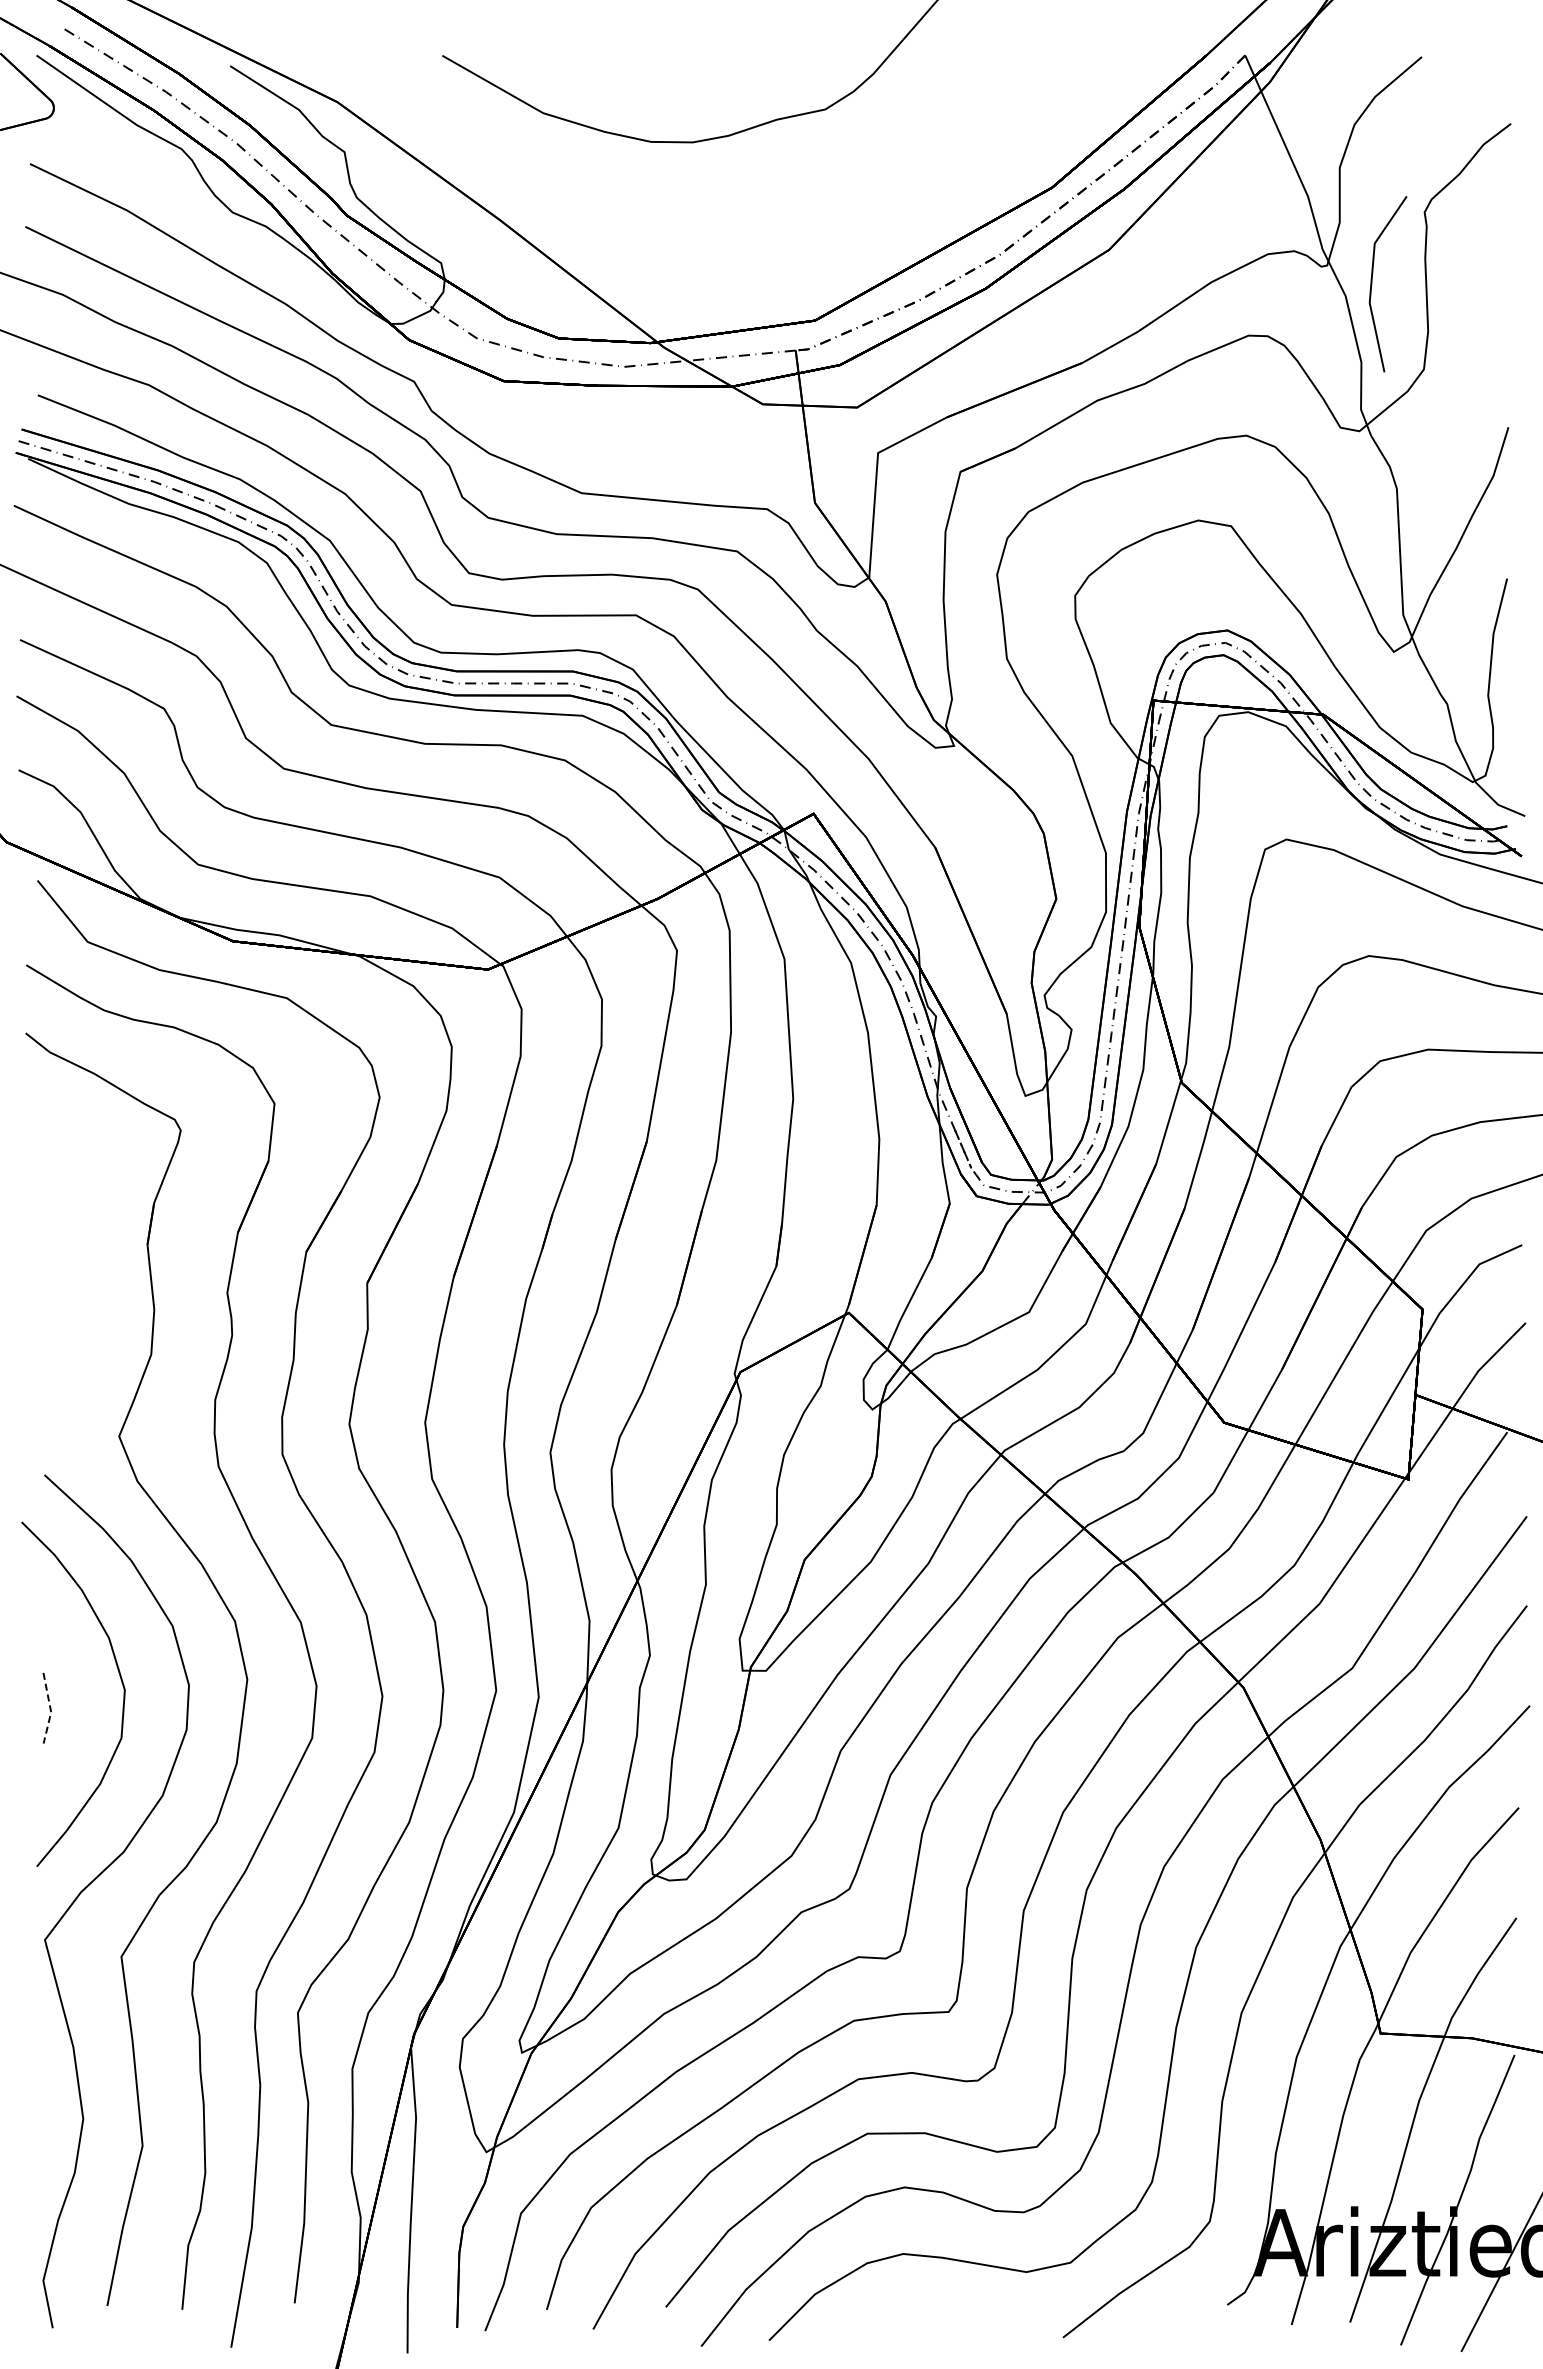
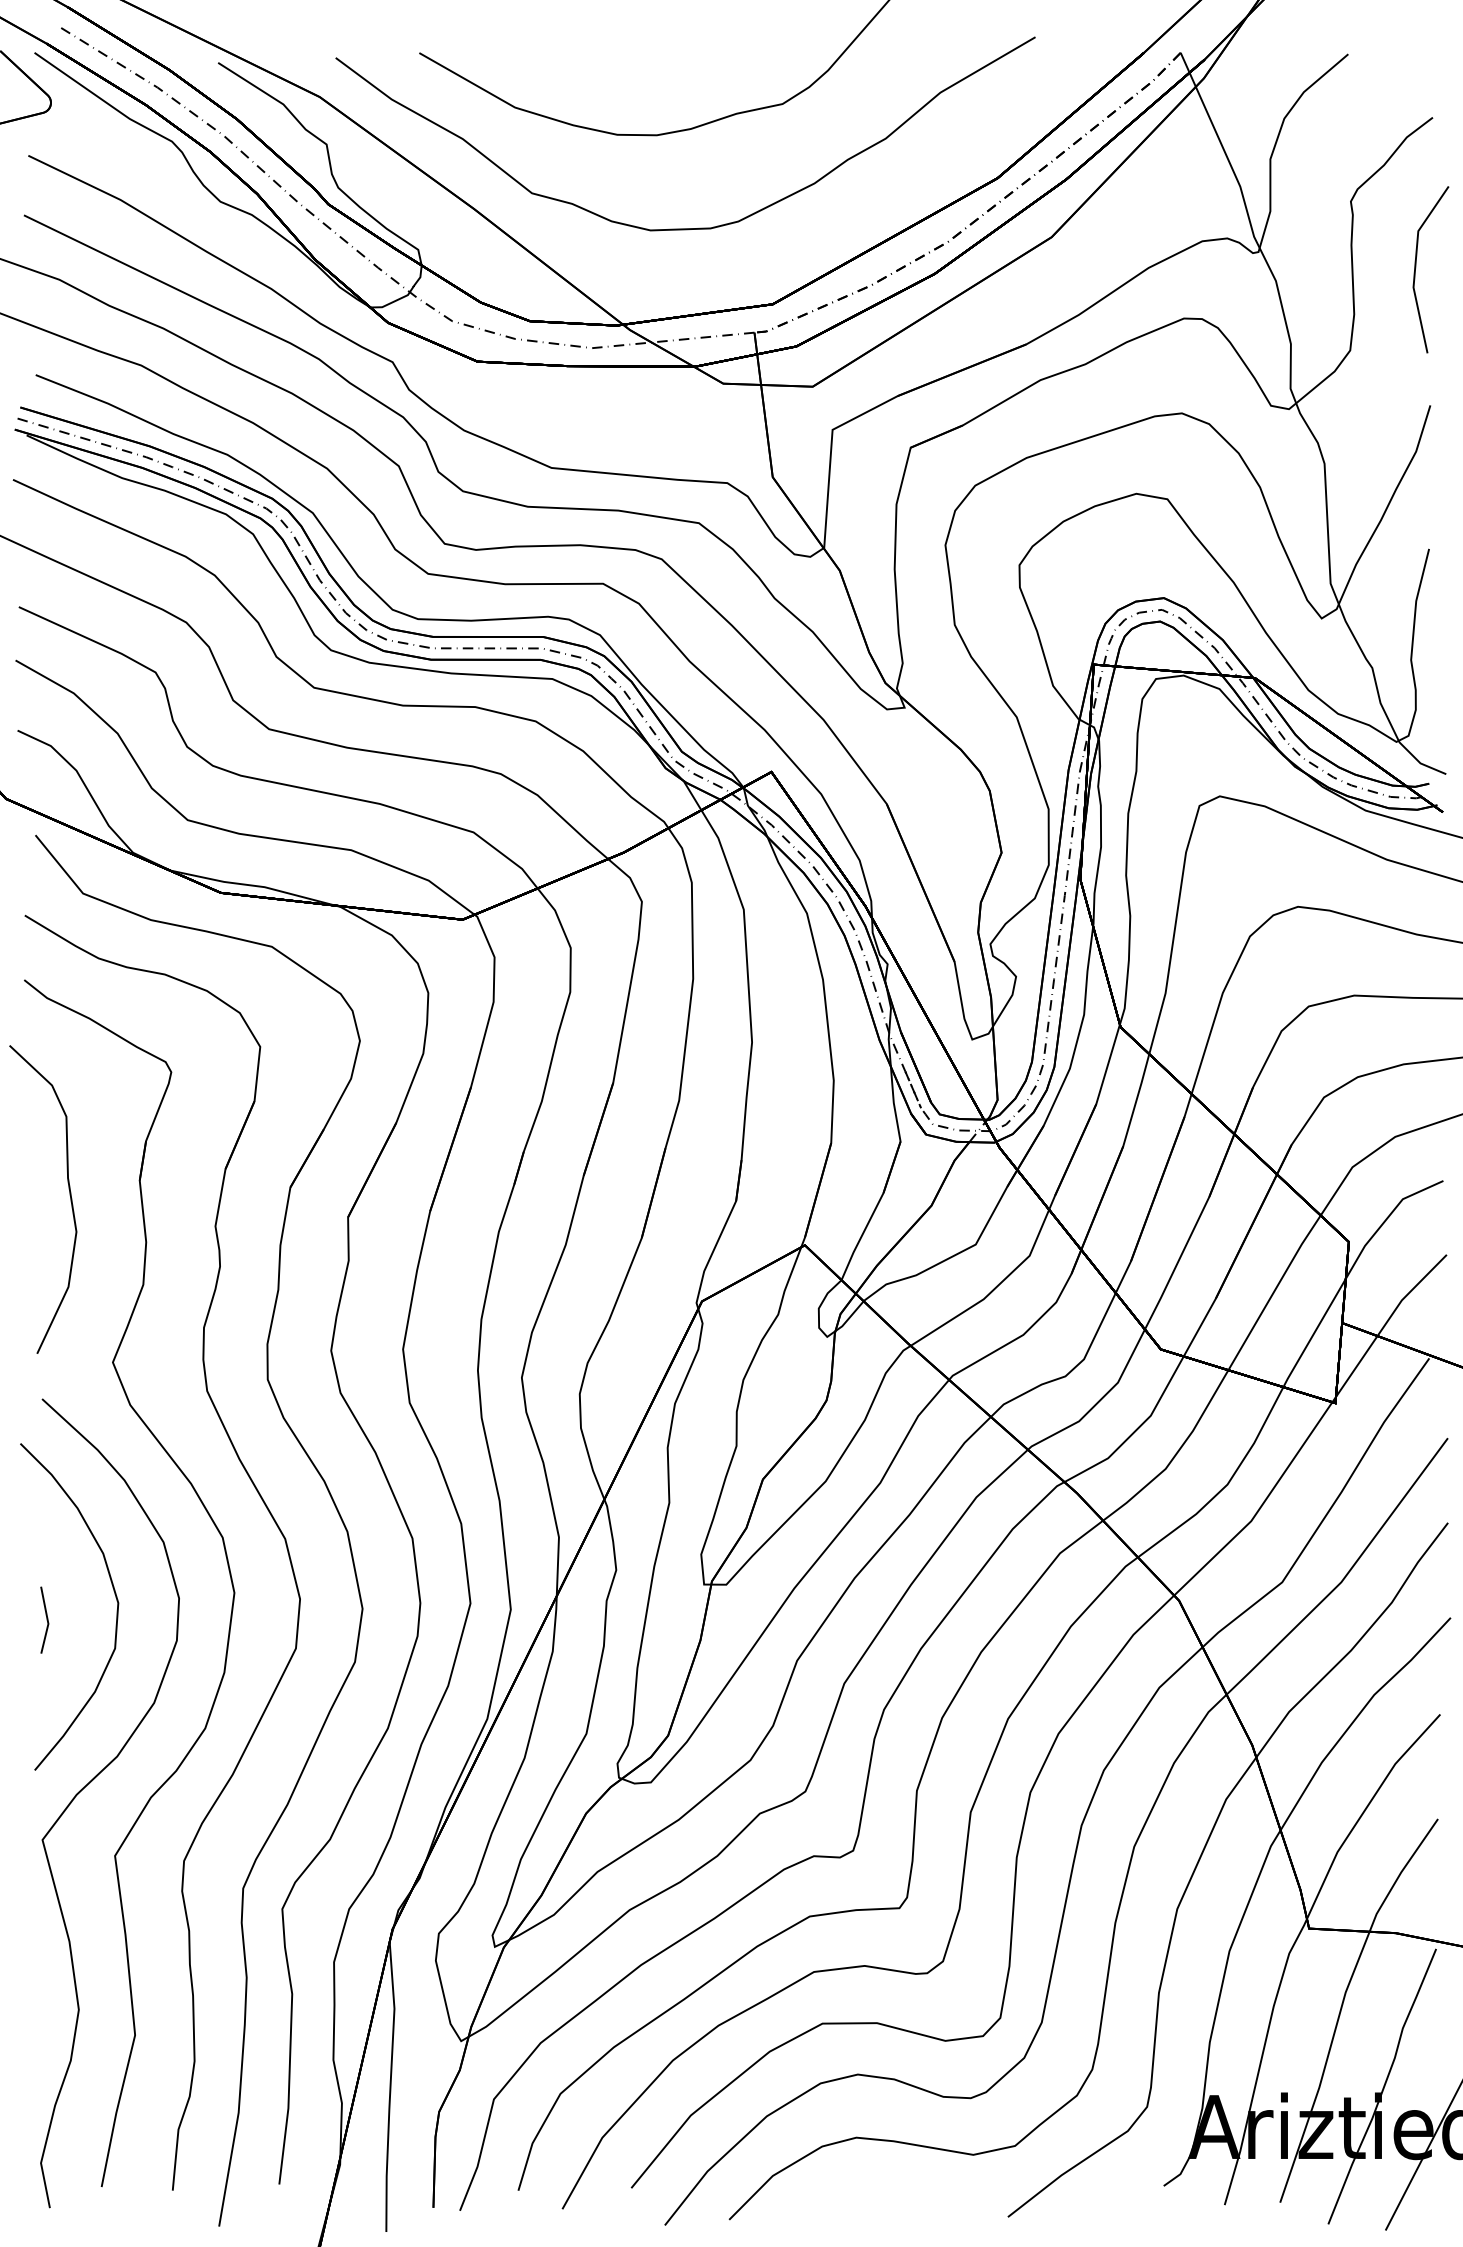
curve: (722, 240) -> (685, 228), added
line: (1372, 284) -> (1416, 270), moved
curve: (73, 1260) -> (69, 1195), added
line: (50, 1709) -> (47, 1621), dashed -> solid

